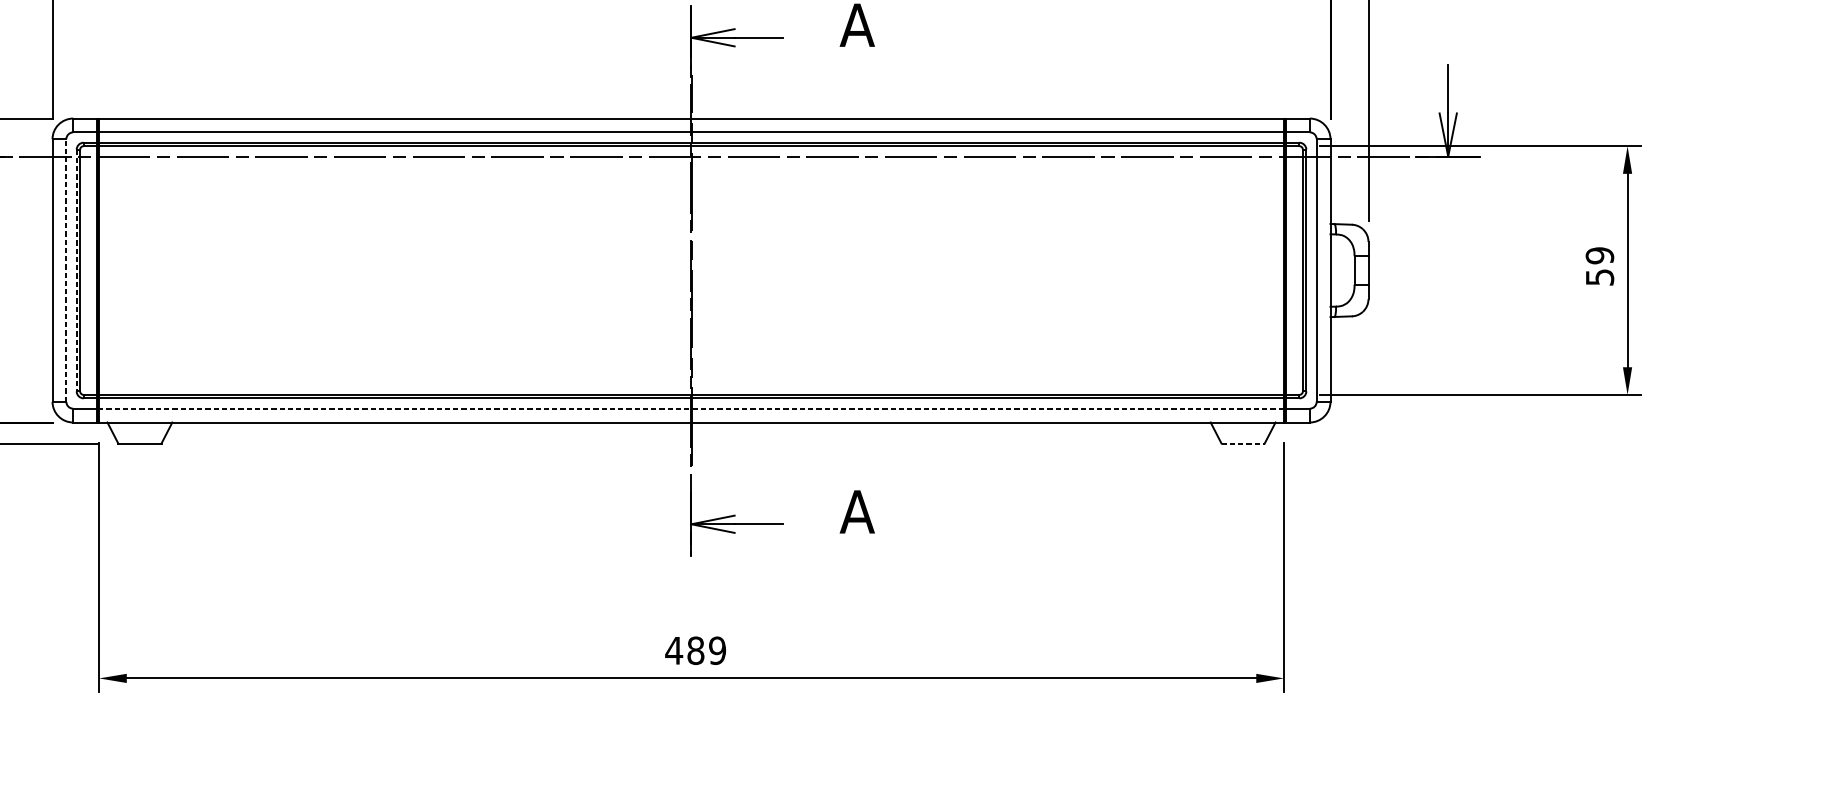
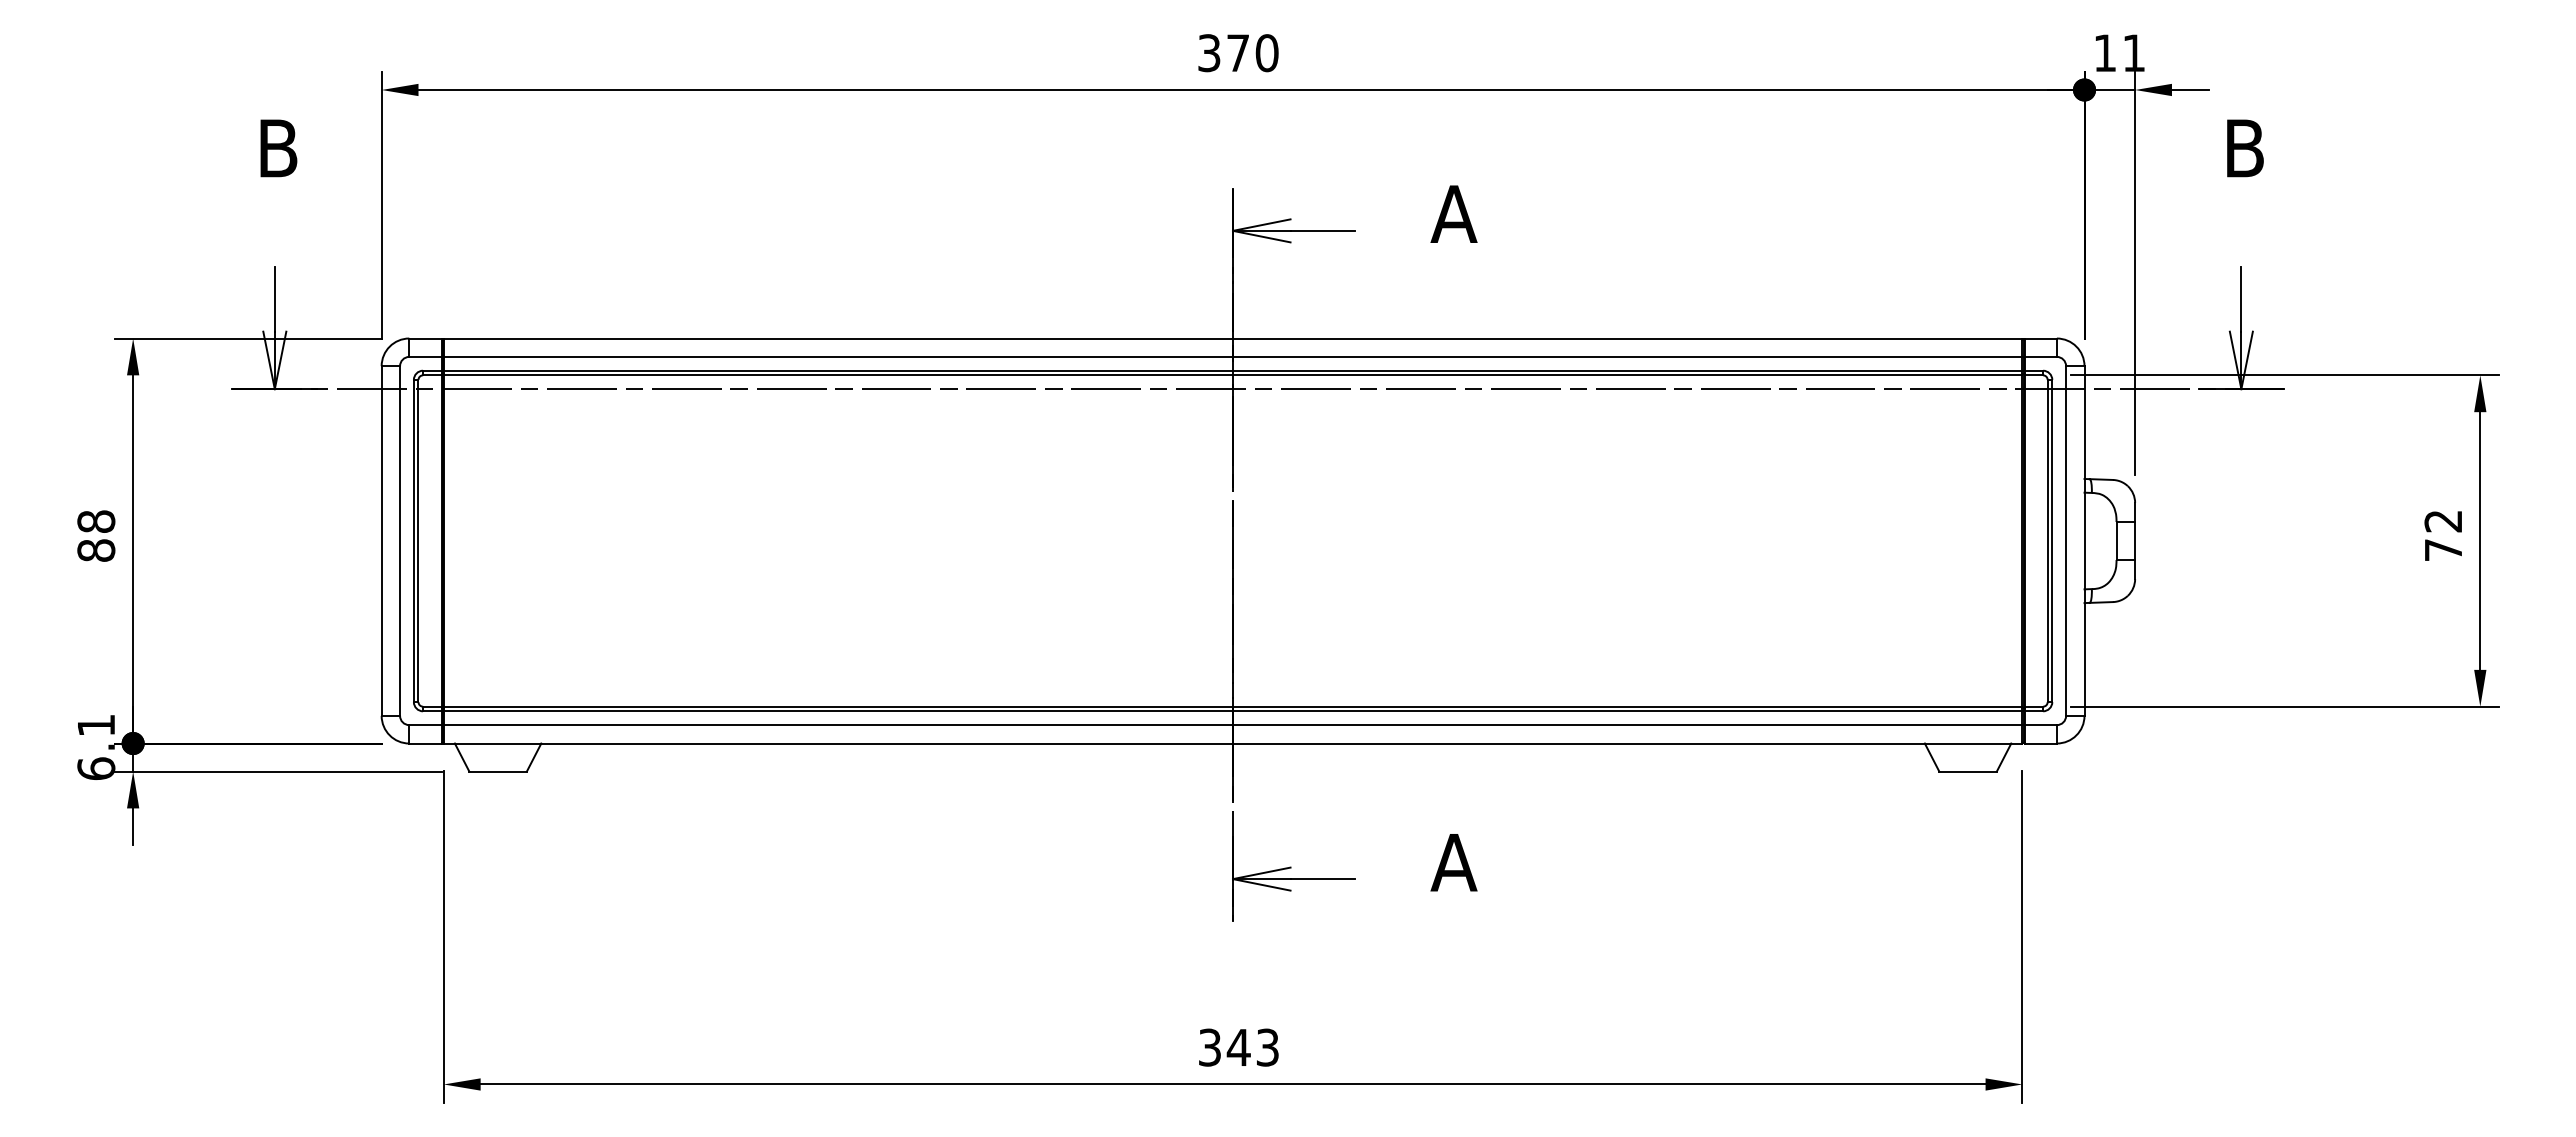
text: (1599, 266) -> (2443, 535), 59 -> 72
line: (66, 270) -> (400, 541), dashed -> solid
line: (76, 270) -> (413, 541), dashed -> solid
line: (691, 408) -> (1232, 725), dashed -> solid
line: (1243, 443) -> (1968, 771), dashed -> solid
text: (695, 650) -> (1238, 1047), 489 -> 343

